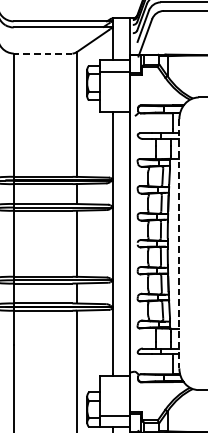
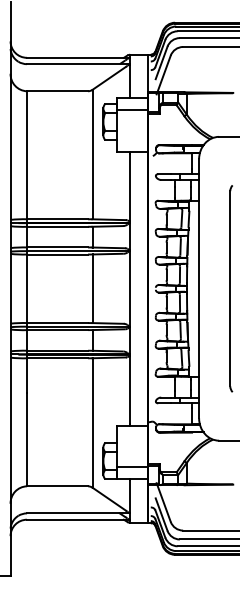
line: (43, 53) -> (57, 91), dashed -> solid
line: (179, 244) -> (199, 289), dashed -> solid

